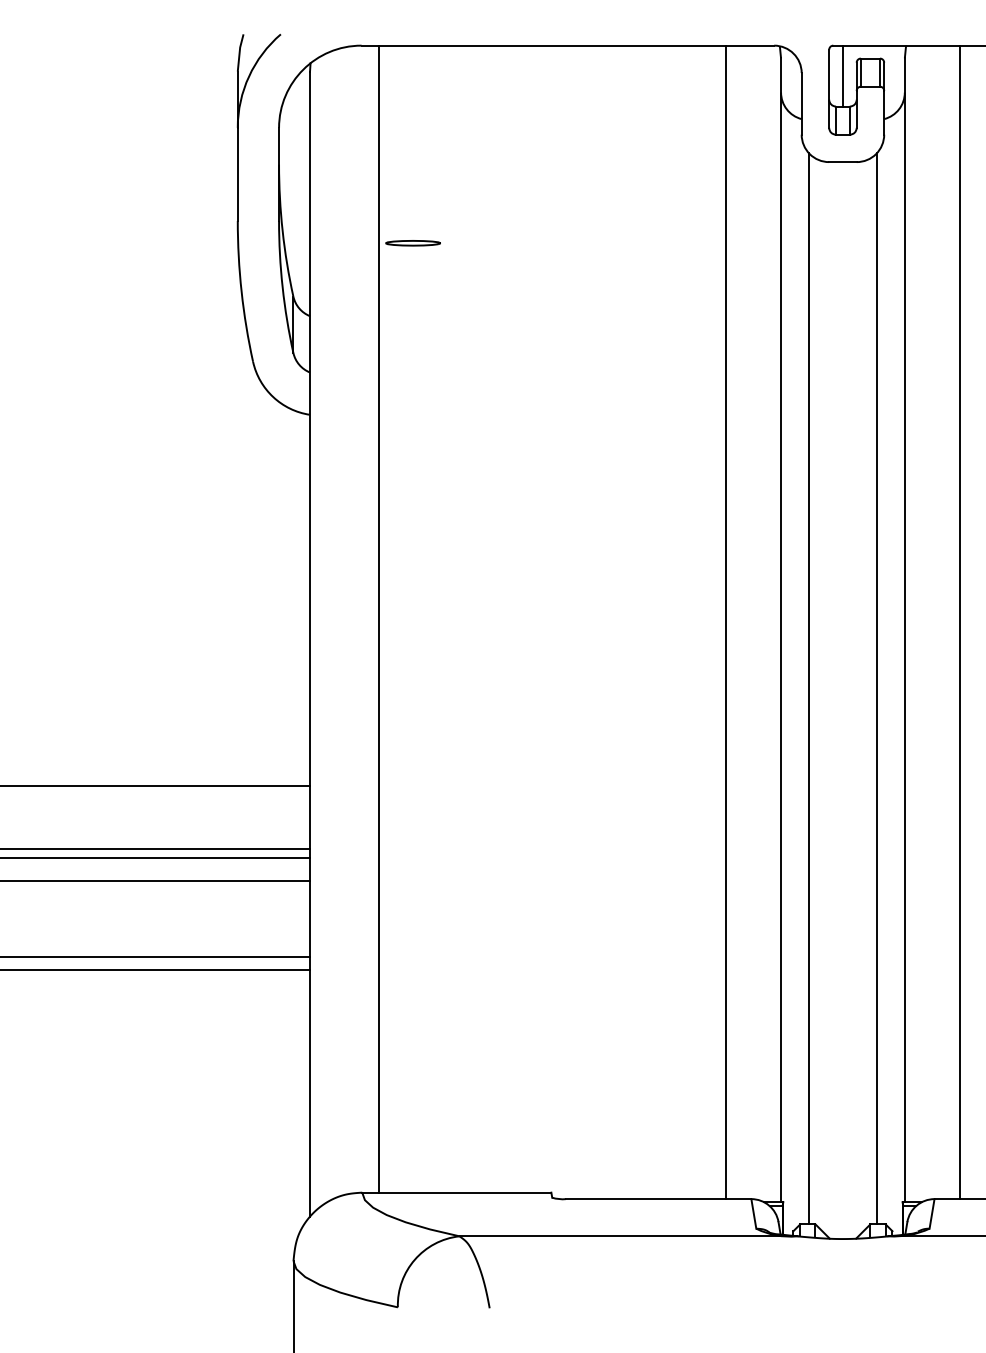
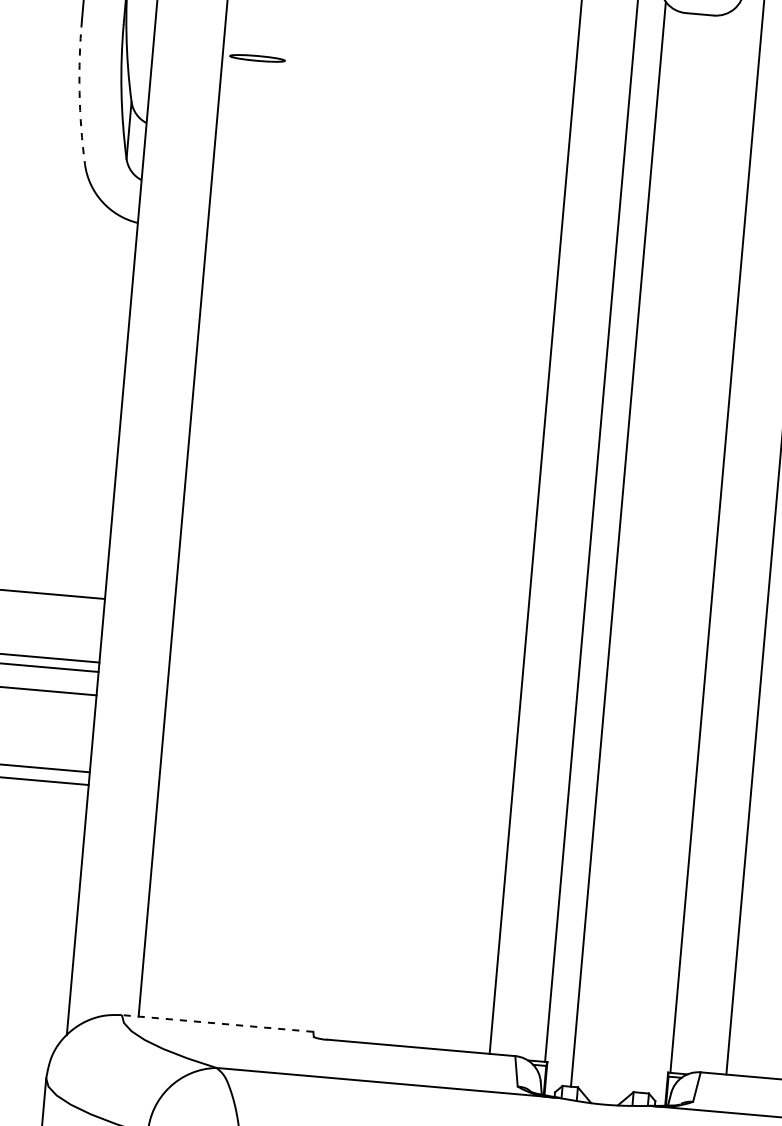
arc: (241, 291) -> (79, 92), solid -> dashed
line: (877, 688) -> (688, 550), removed
line: (456, 1192) -> (217, 1023), solid -> dashed

